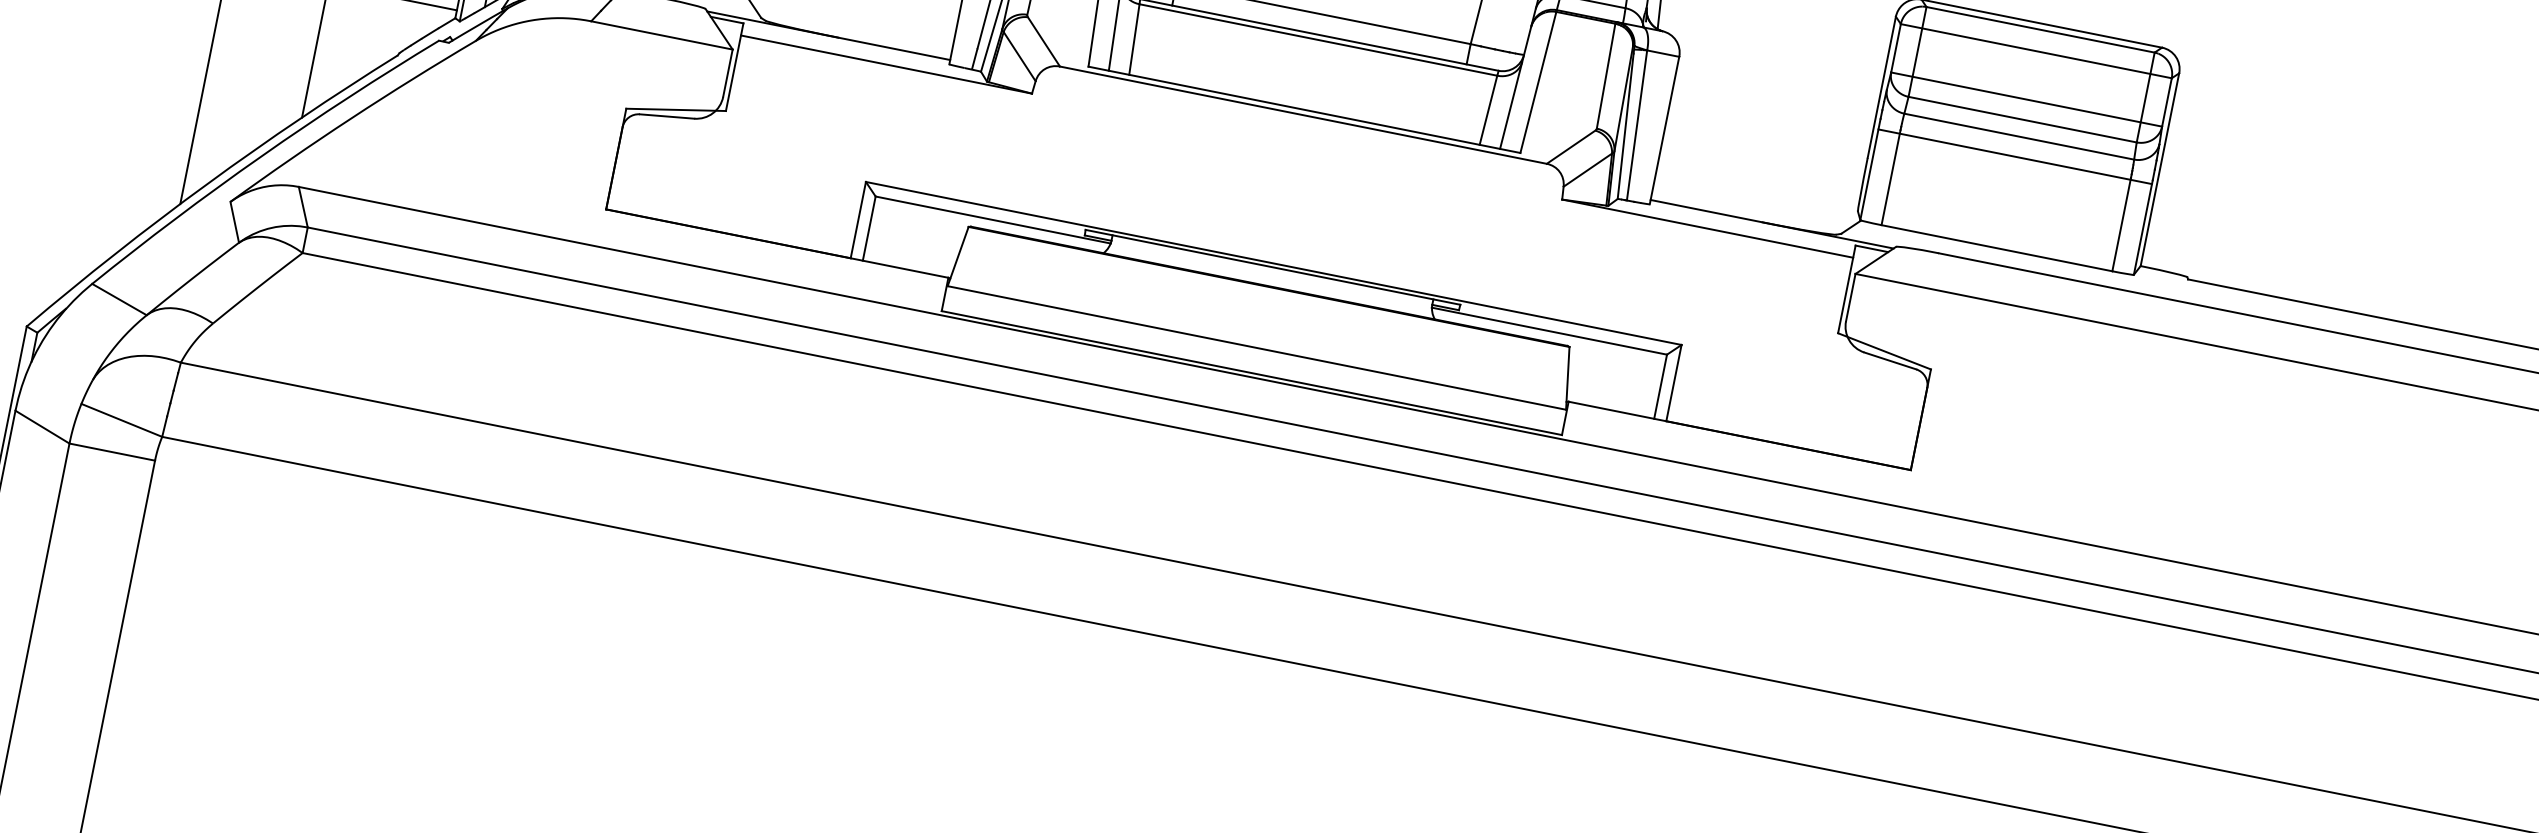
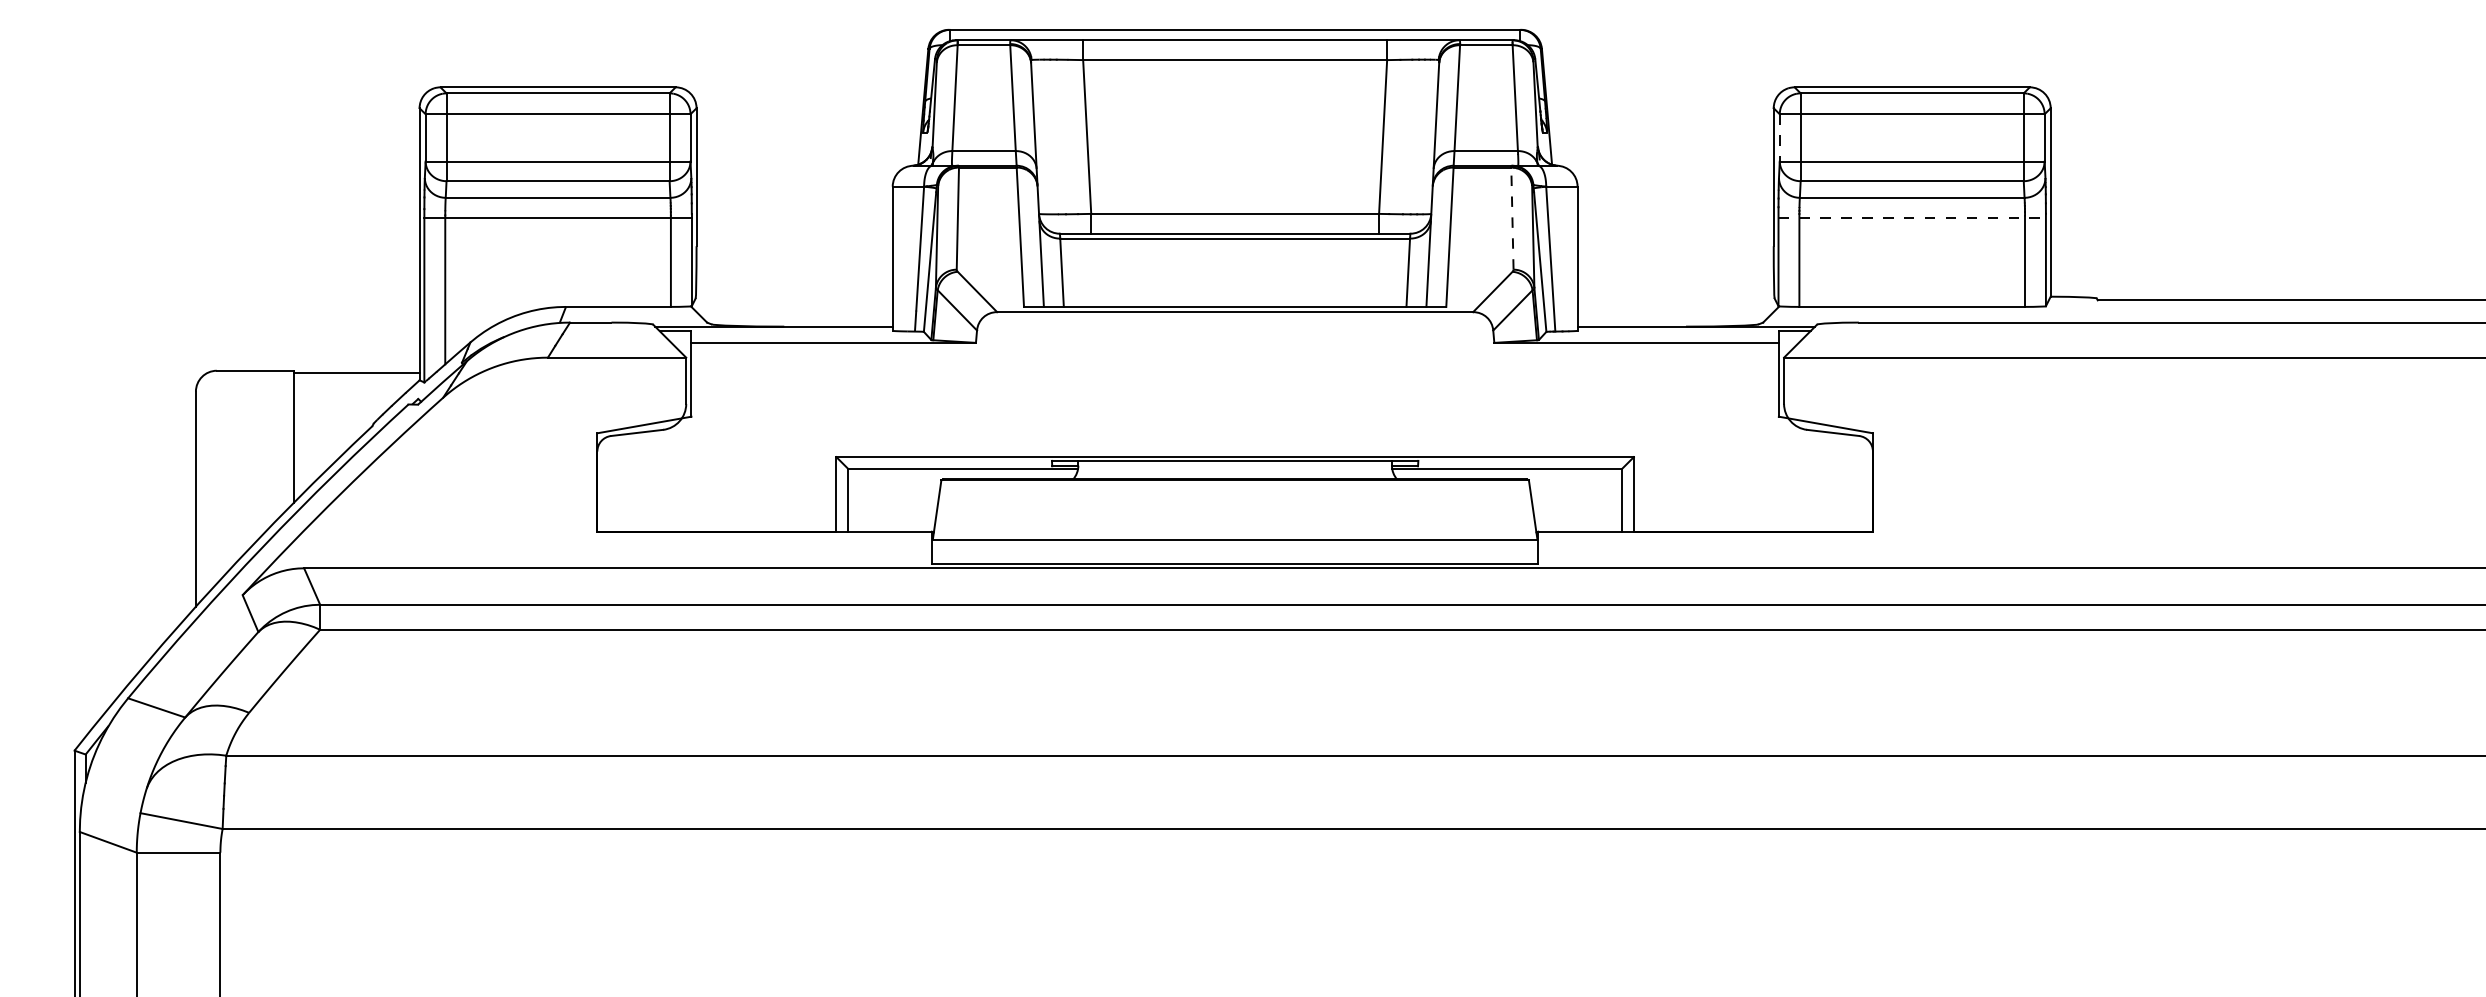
line: (1895, 47) -> (1779, 137), solid -> dashed
line: (1606, 76) -> (1512, 218), solid -> dashed
line: (2015, 156) -> (1912, 217), solid -> dashed

